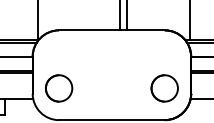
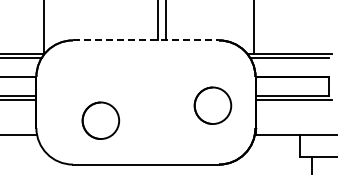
line: (112, 30) -> (146, 40), solid -> dashed
part: (58, 88) -> (100, 120), moved
part: (164, 88) -> (212, 105), moved

